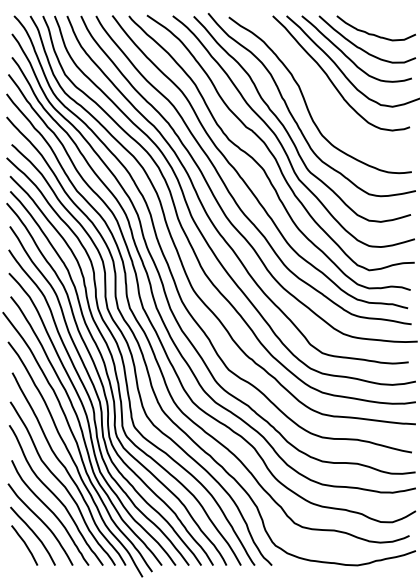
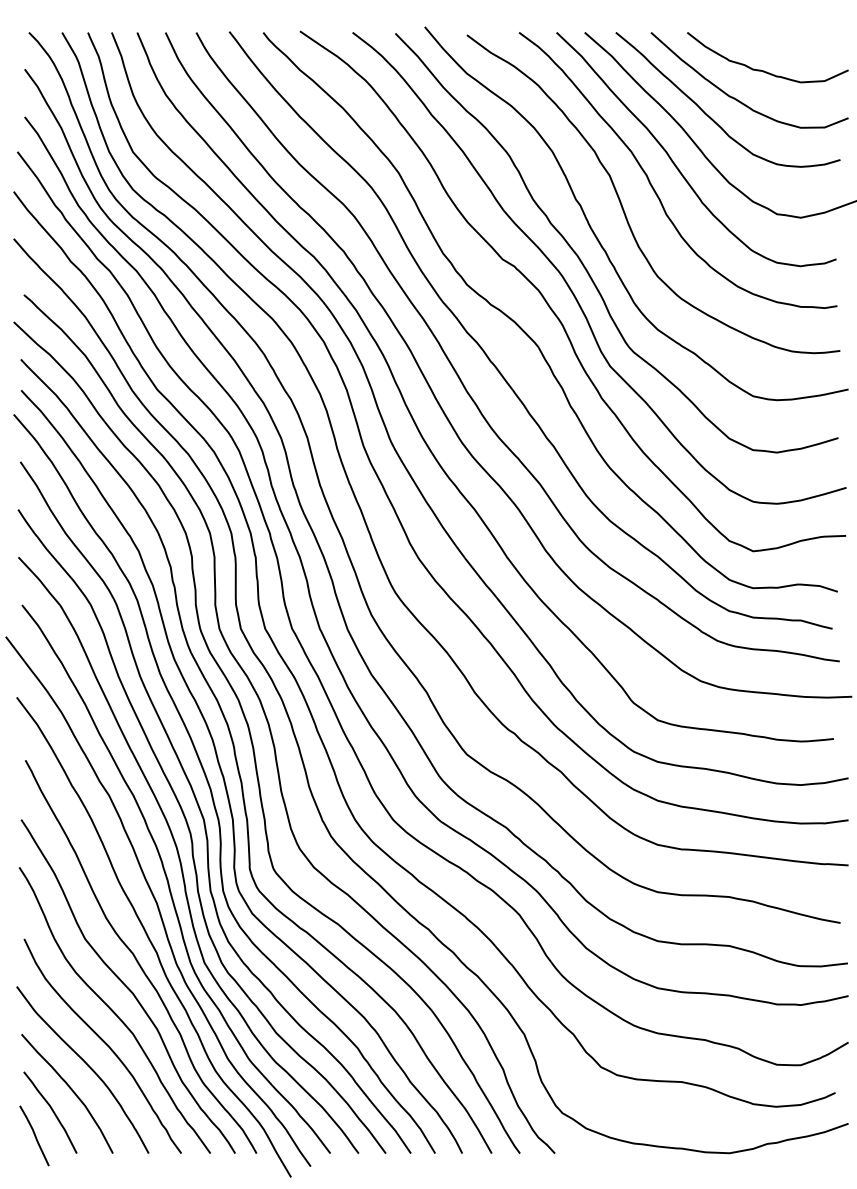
curve: (320, 90) -> (653, 184), added
line: (16, 556) -> (33, 1135), added

